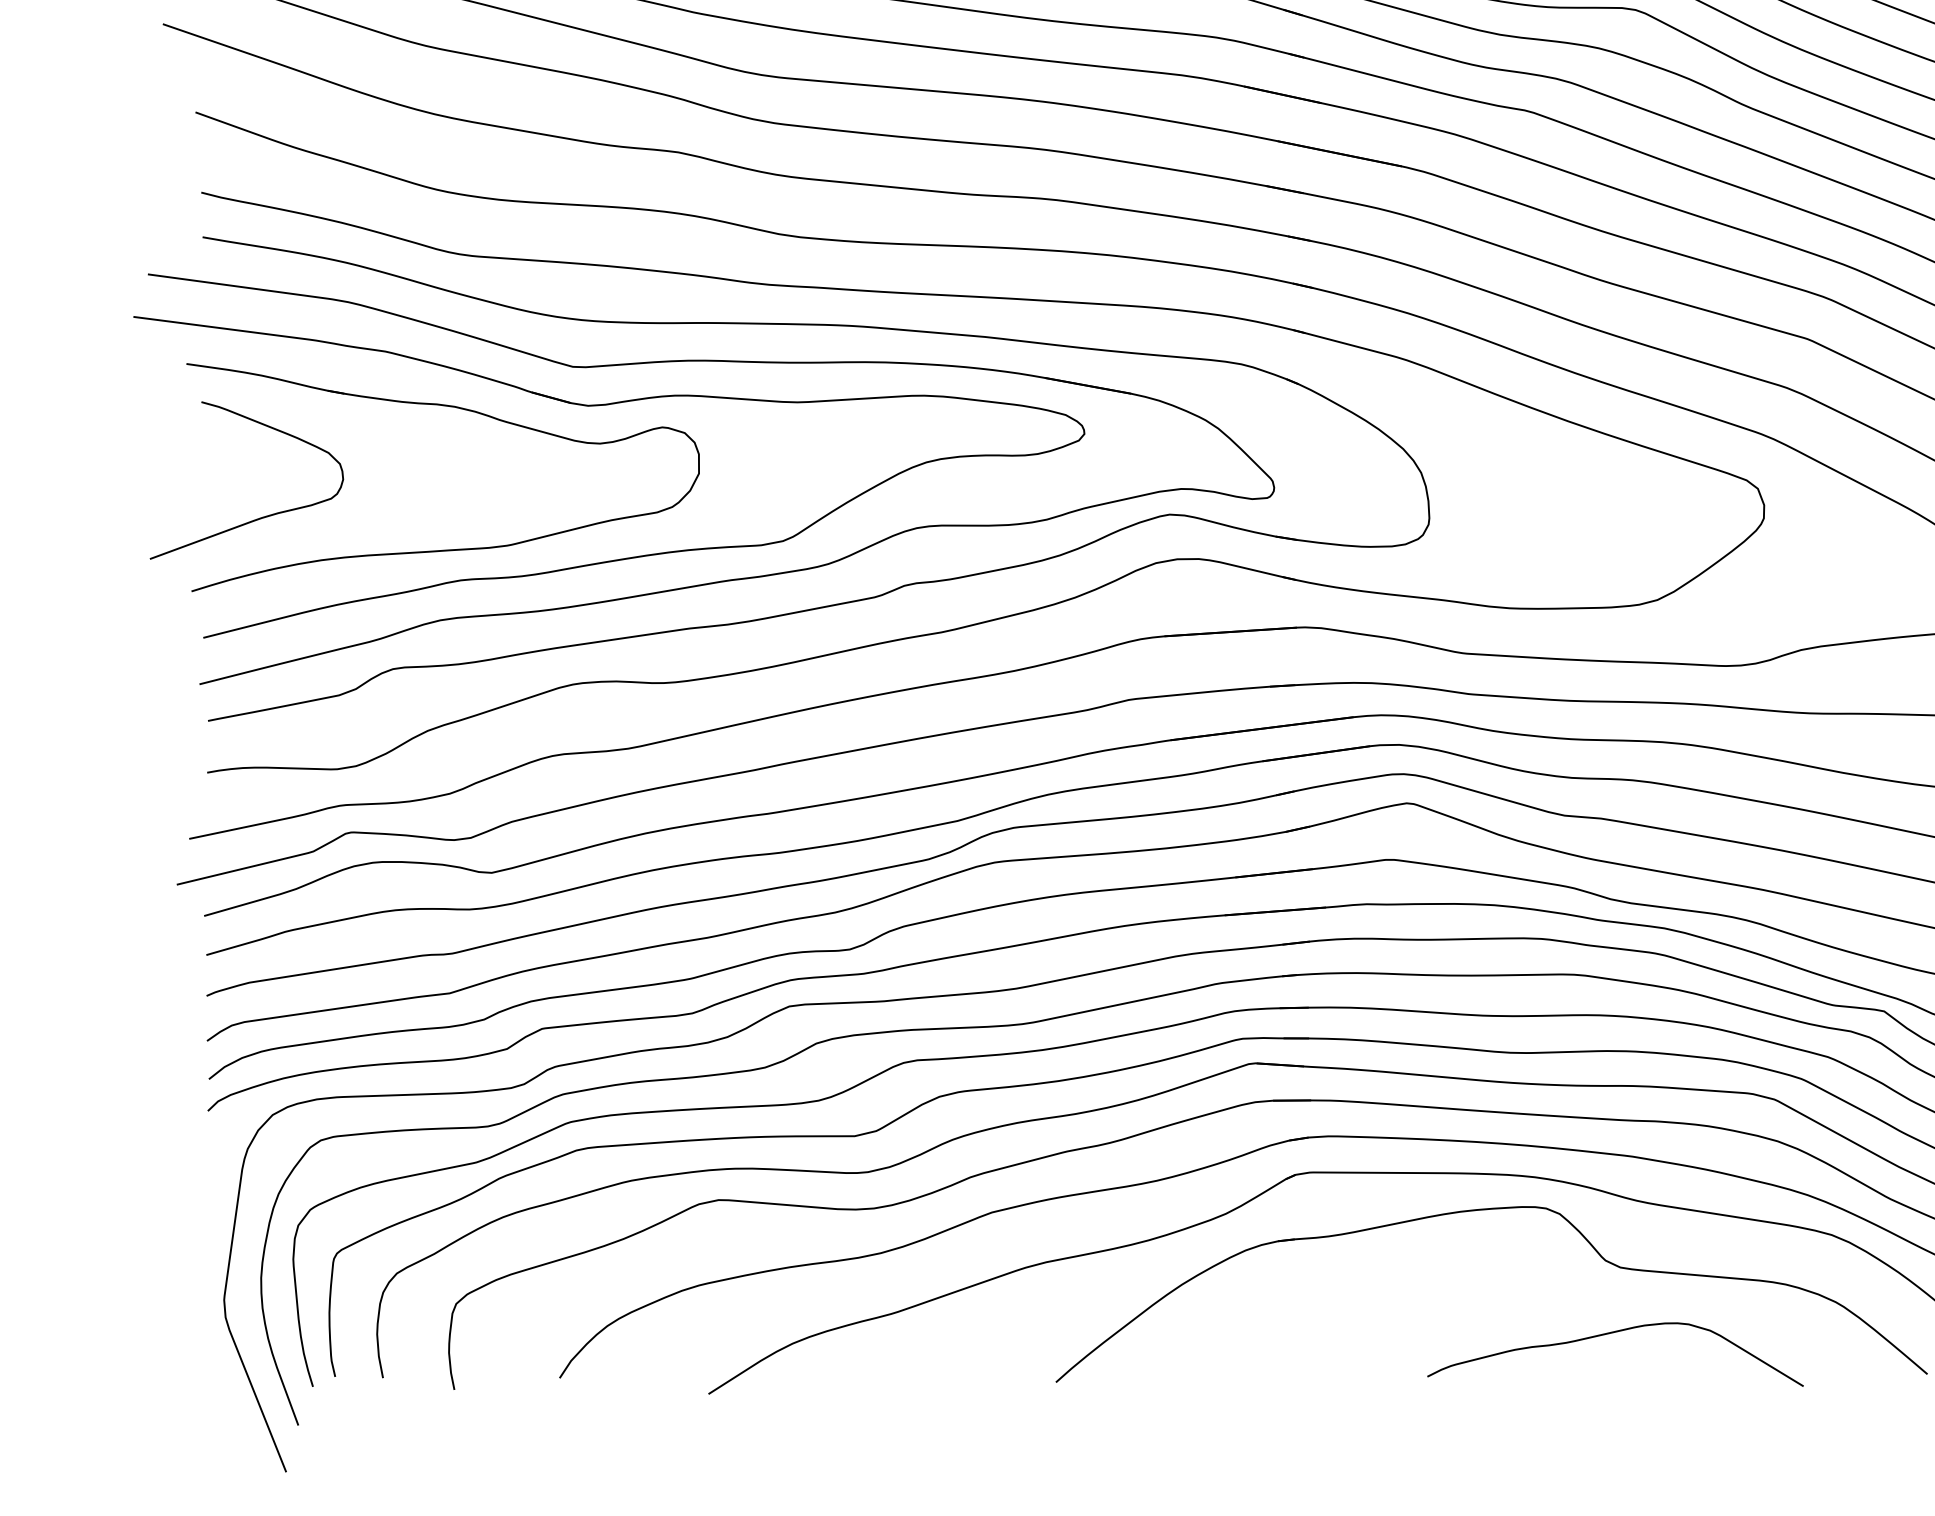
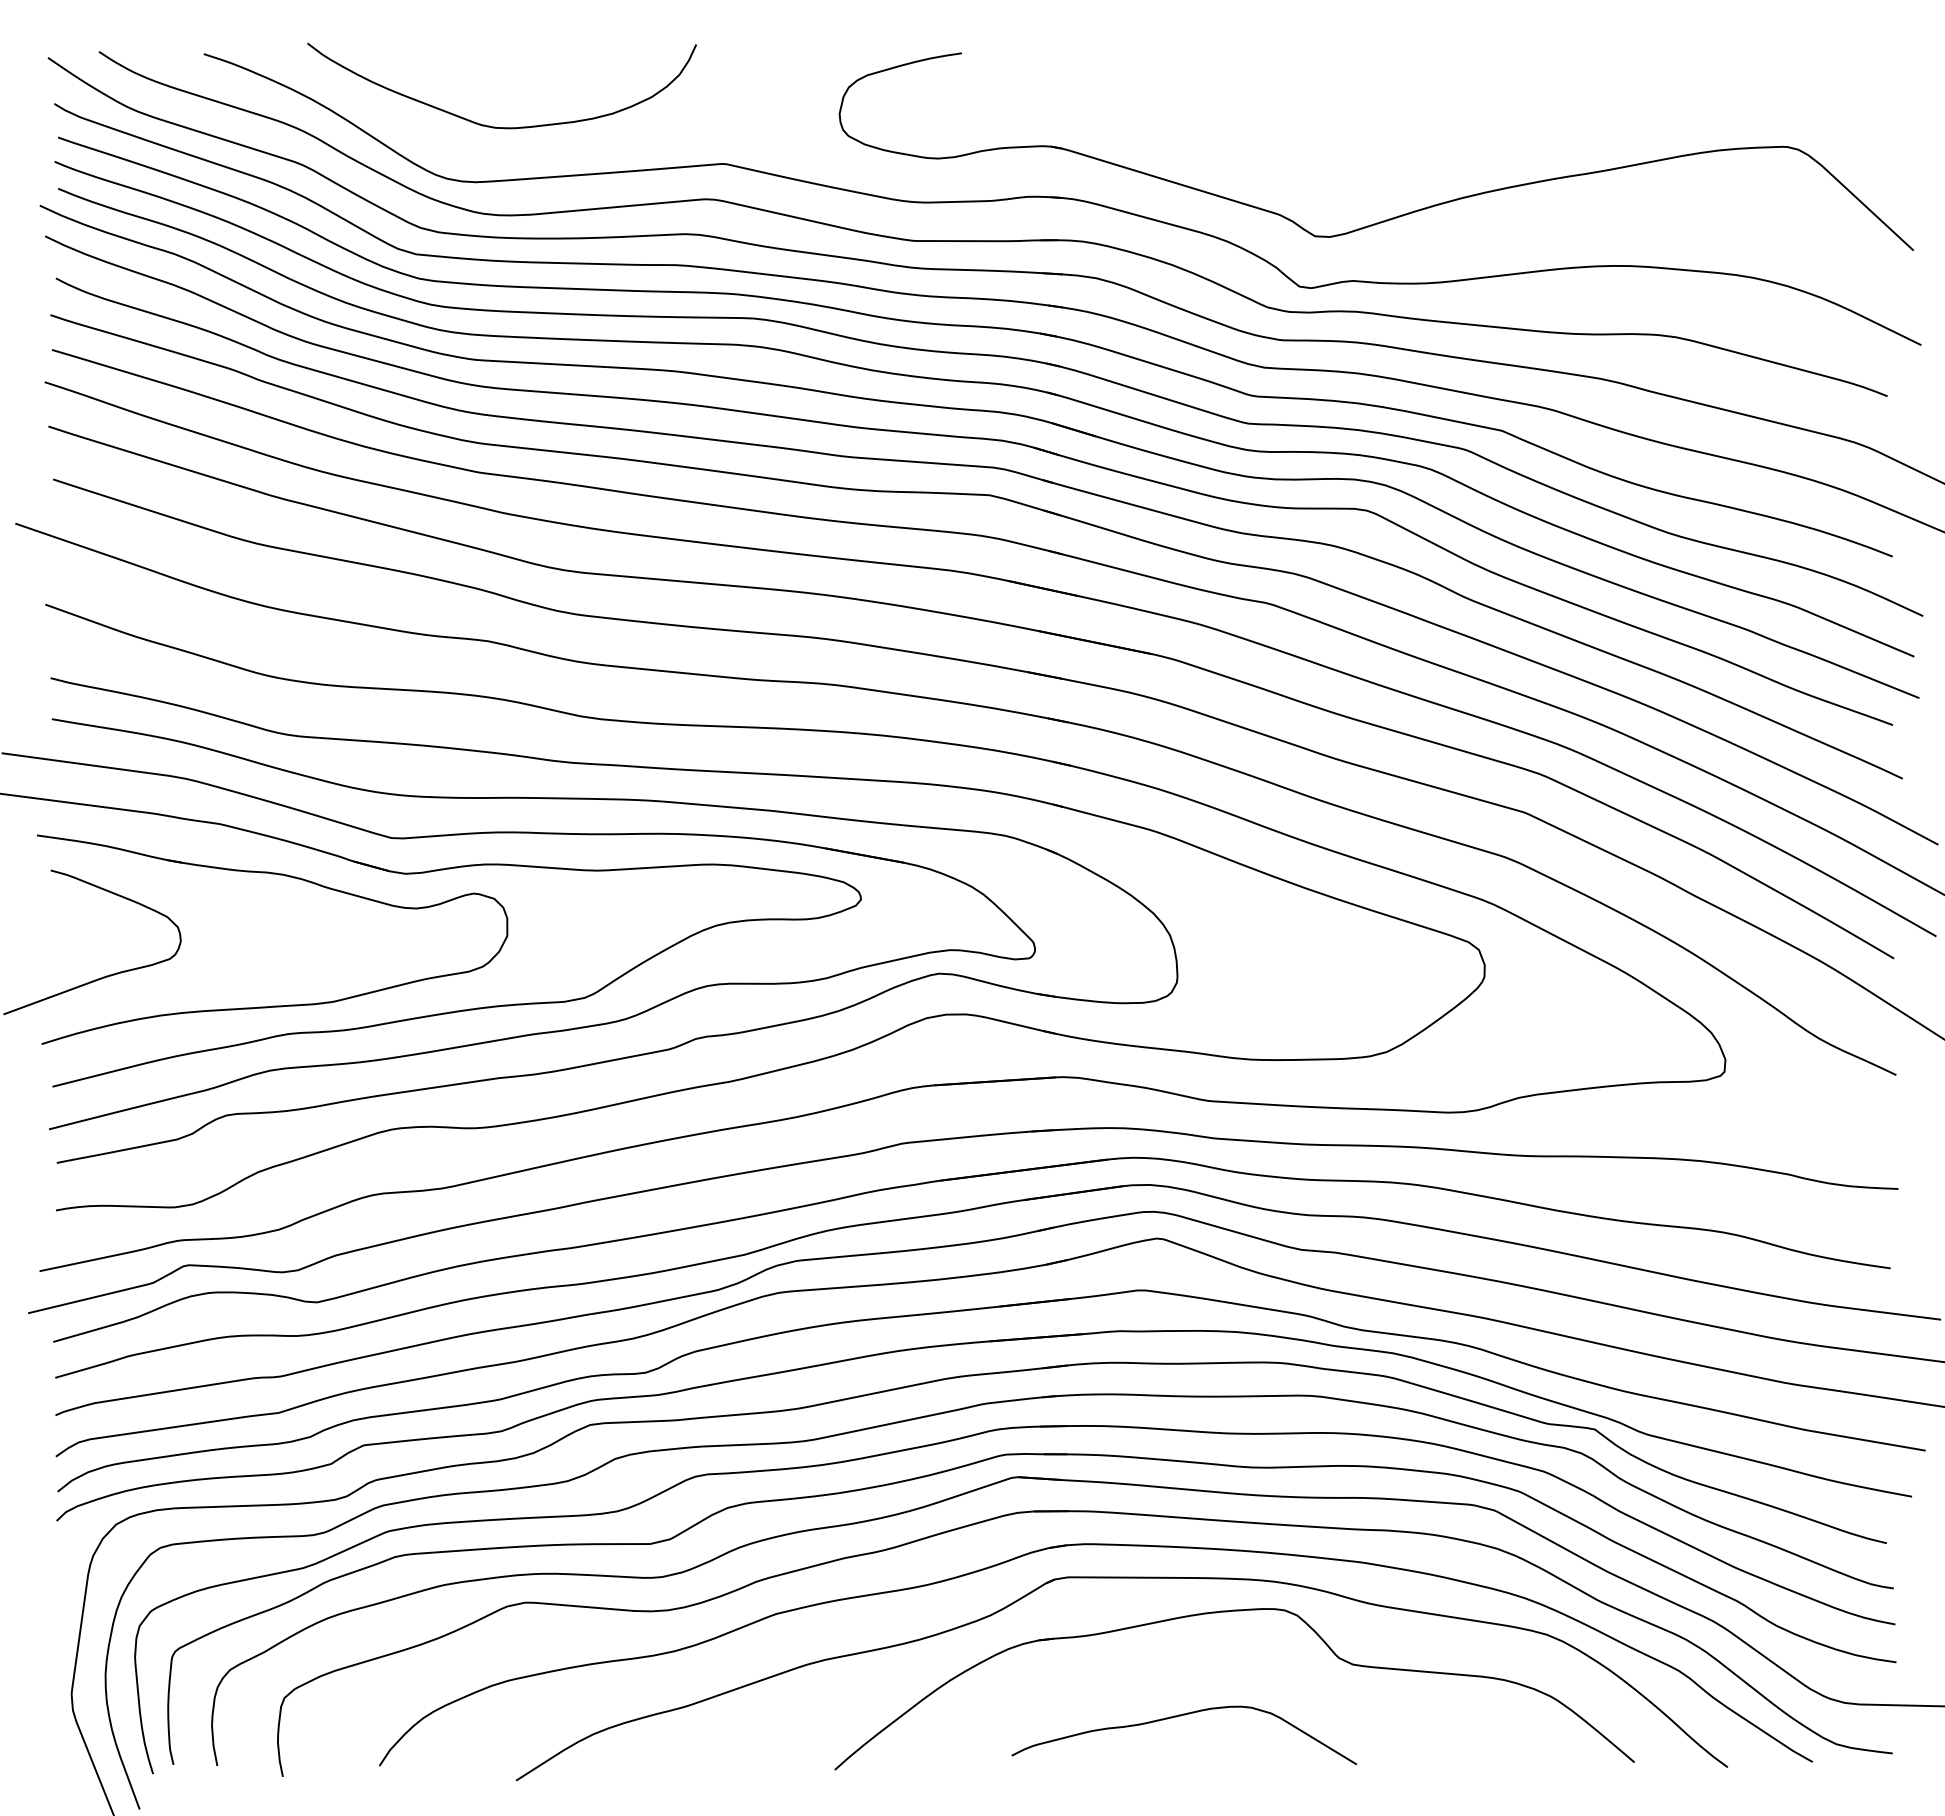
curve: (1611, 1333) -> (1180, 1716), moved

